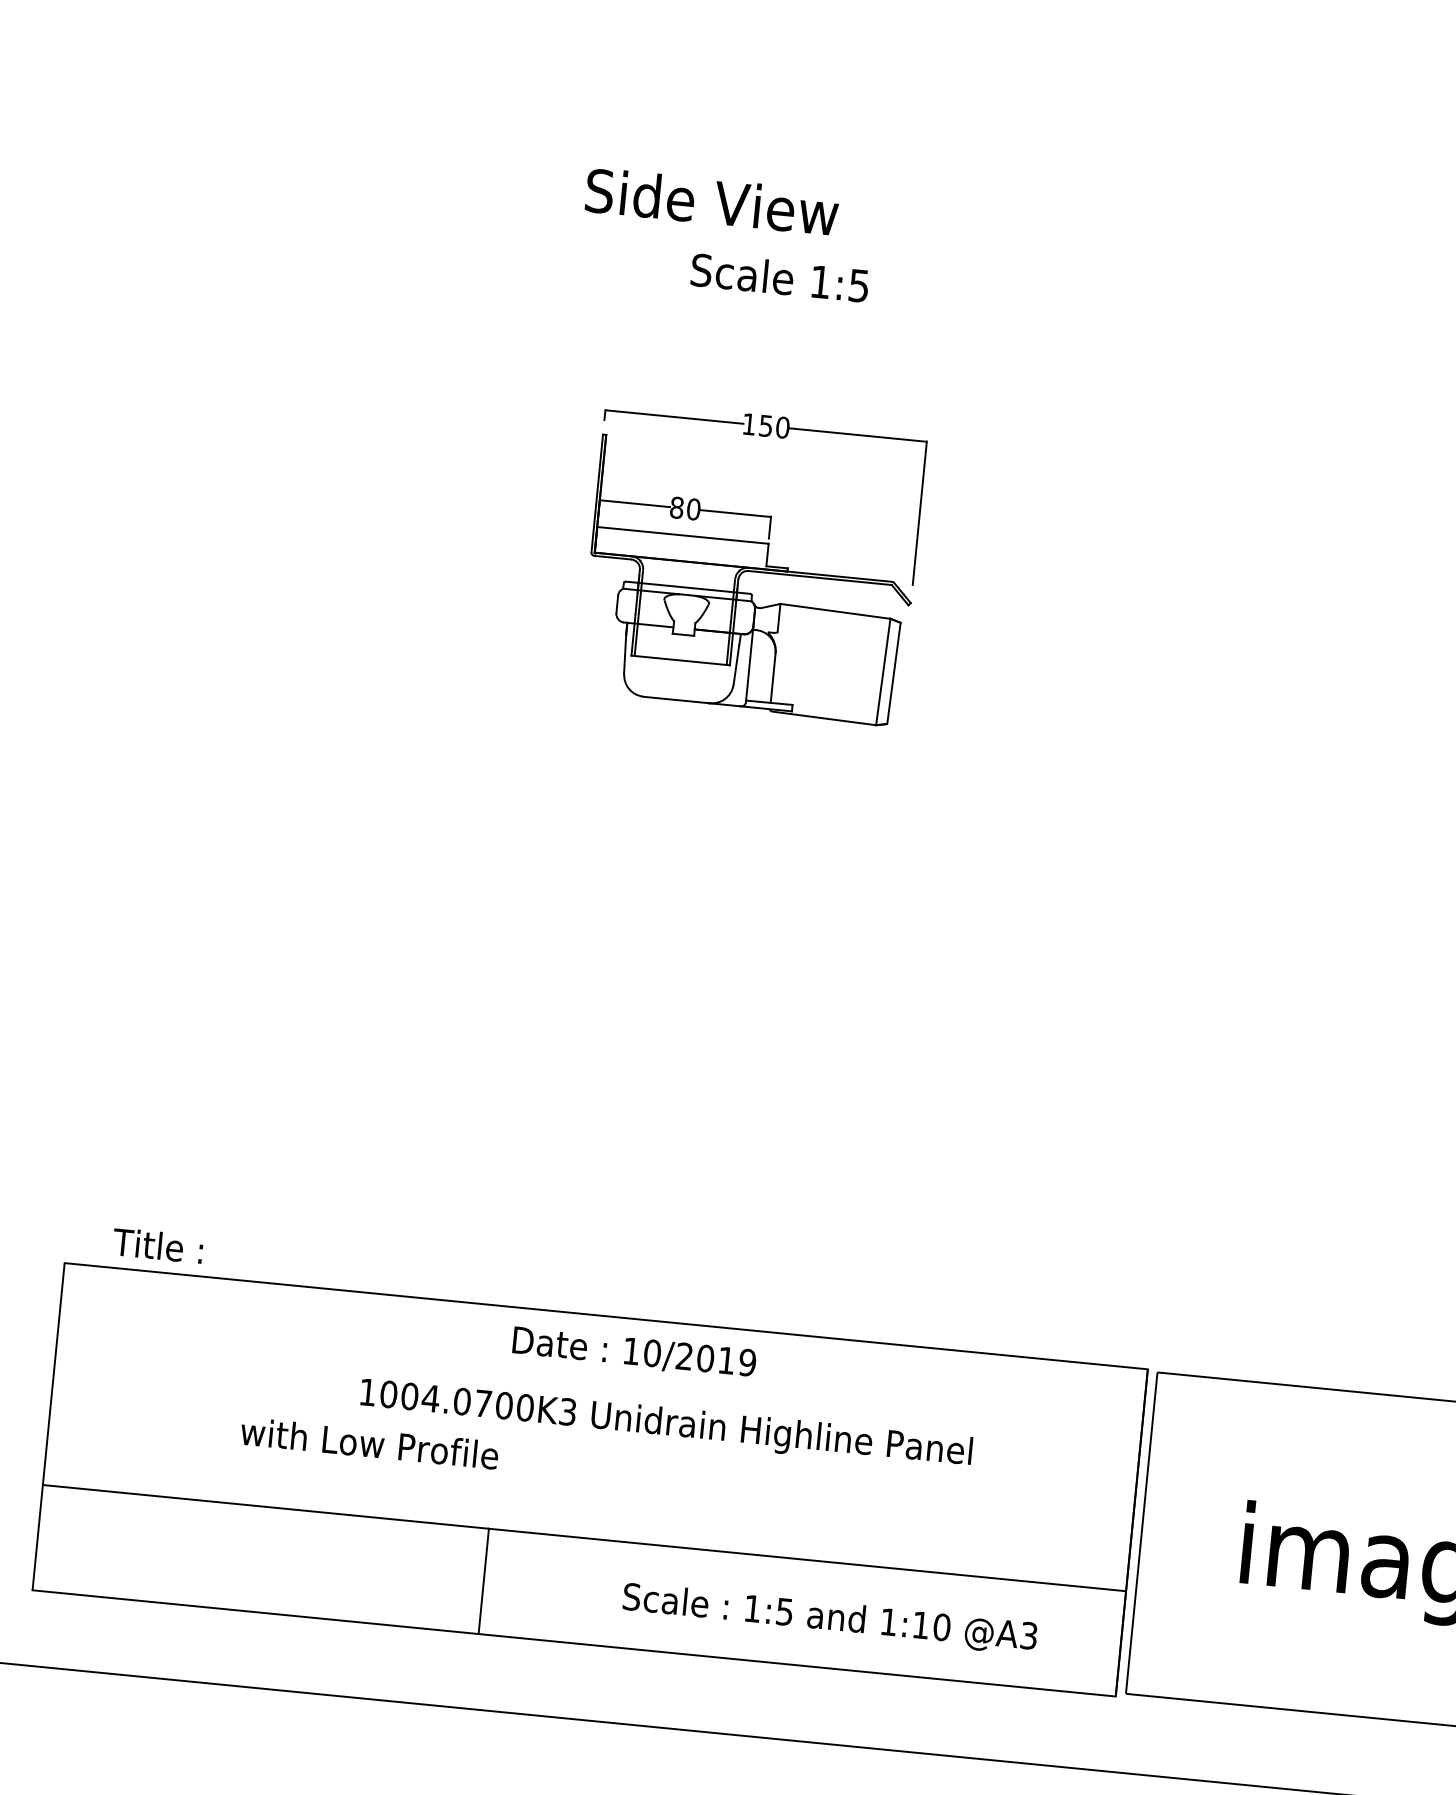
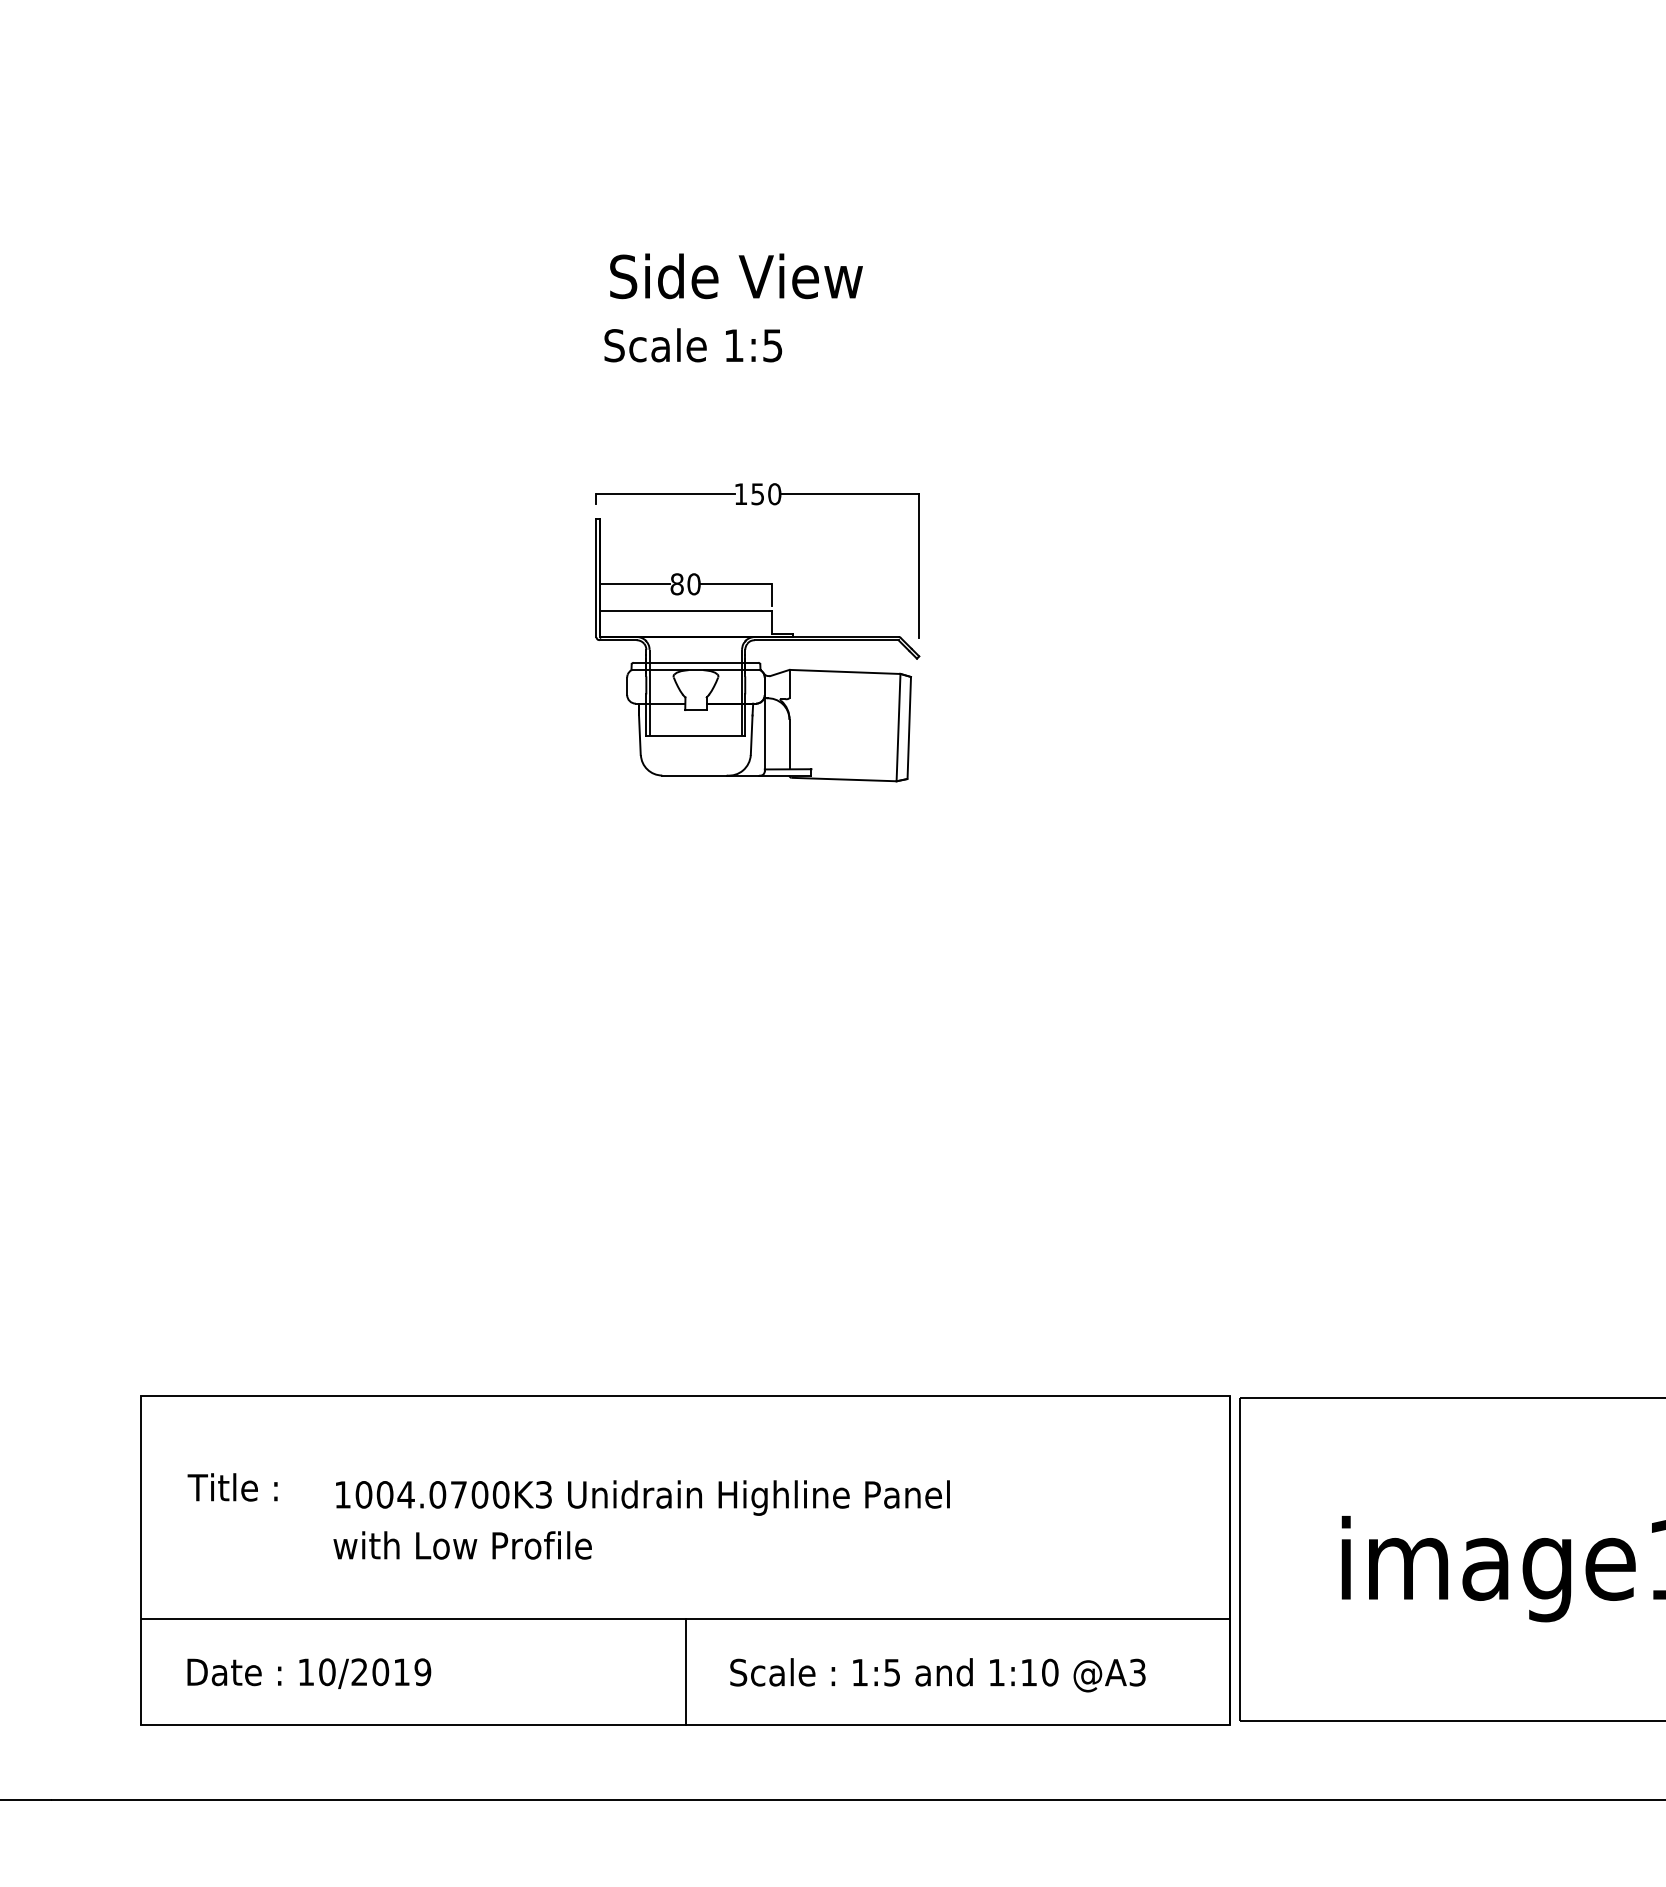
text: (712, 201) -> (736, 276), moved
text: (780, 277) -> (693, 345), moved
text: (157, 1245) -> (232, 1487), moved
text: (634, 1352) -> (309, 1673), moved
text: (665, 1424) -> (642, 1497), moved
line: (483, 1581) -> (685, 1671), moved

